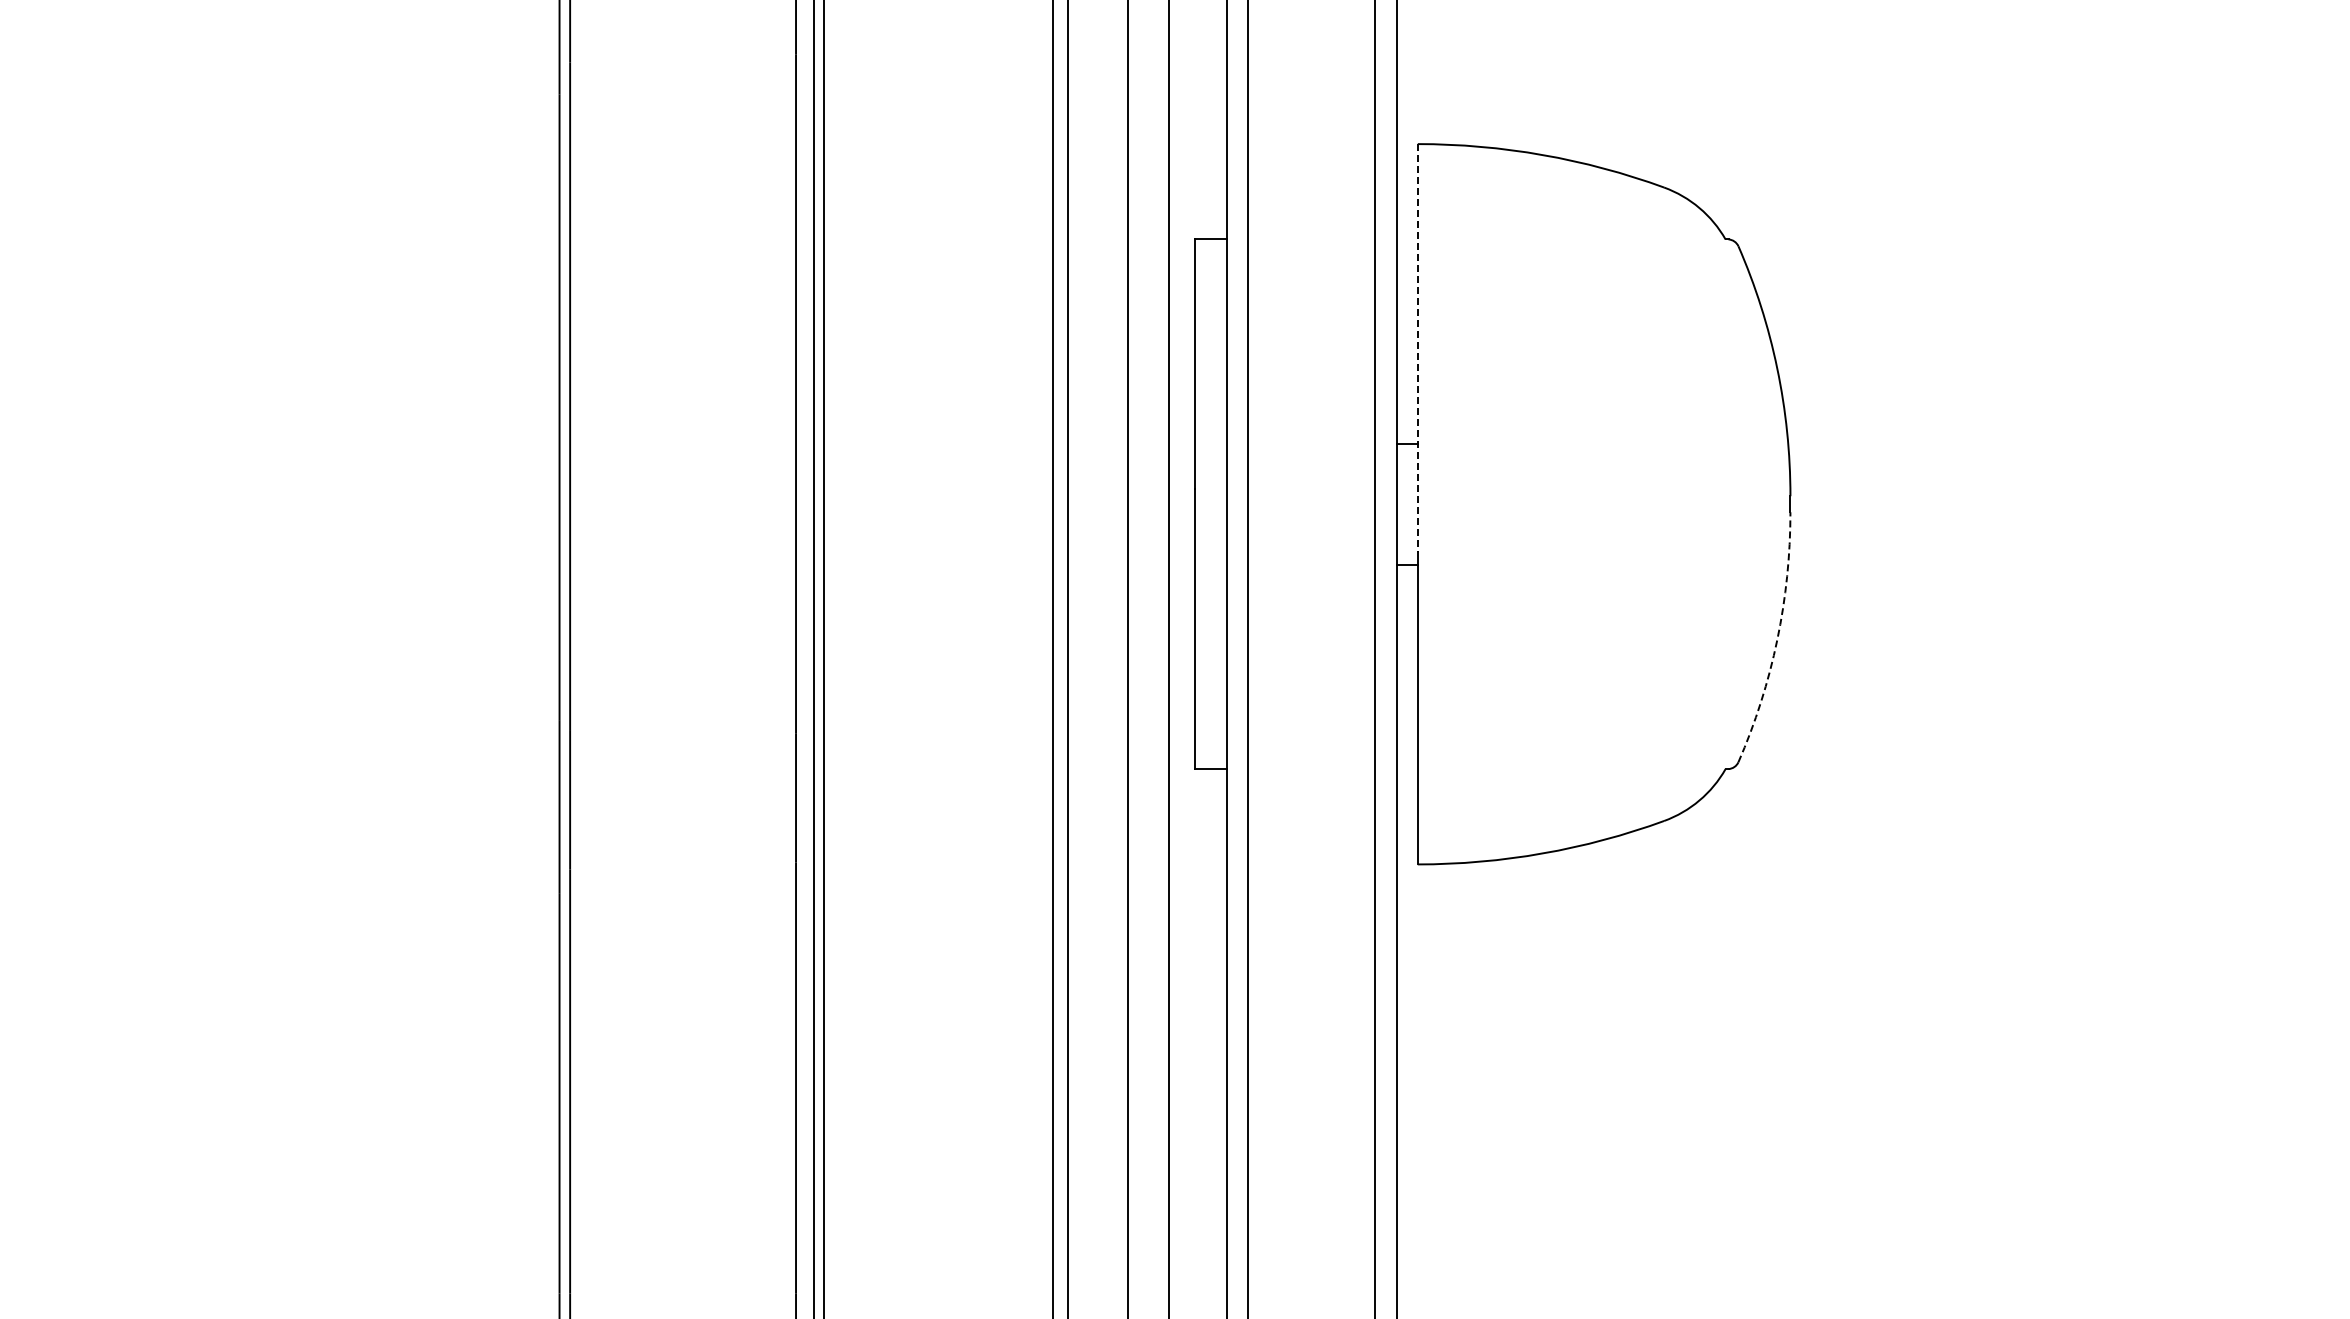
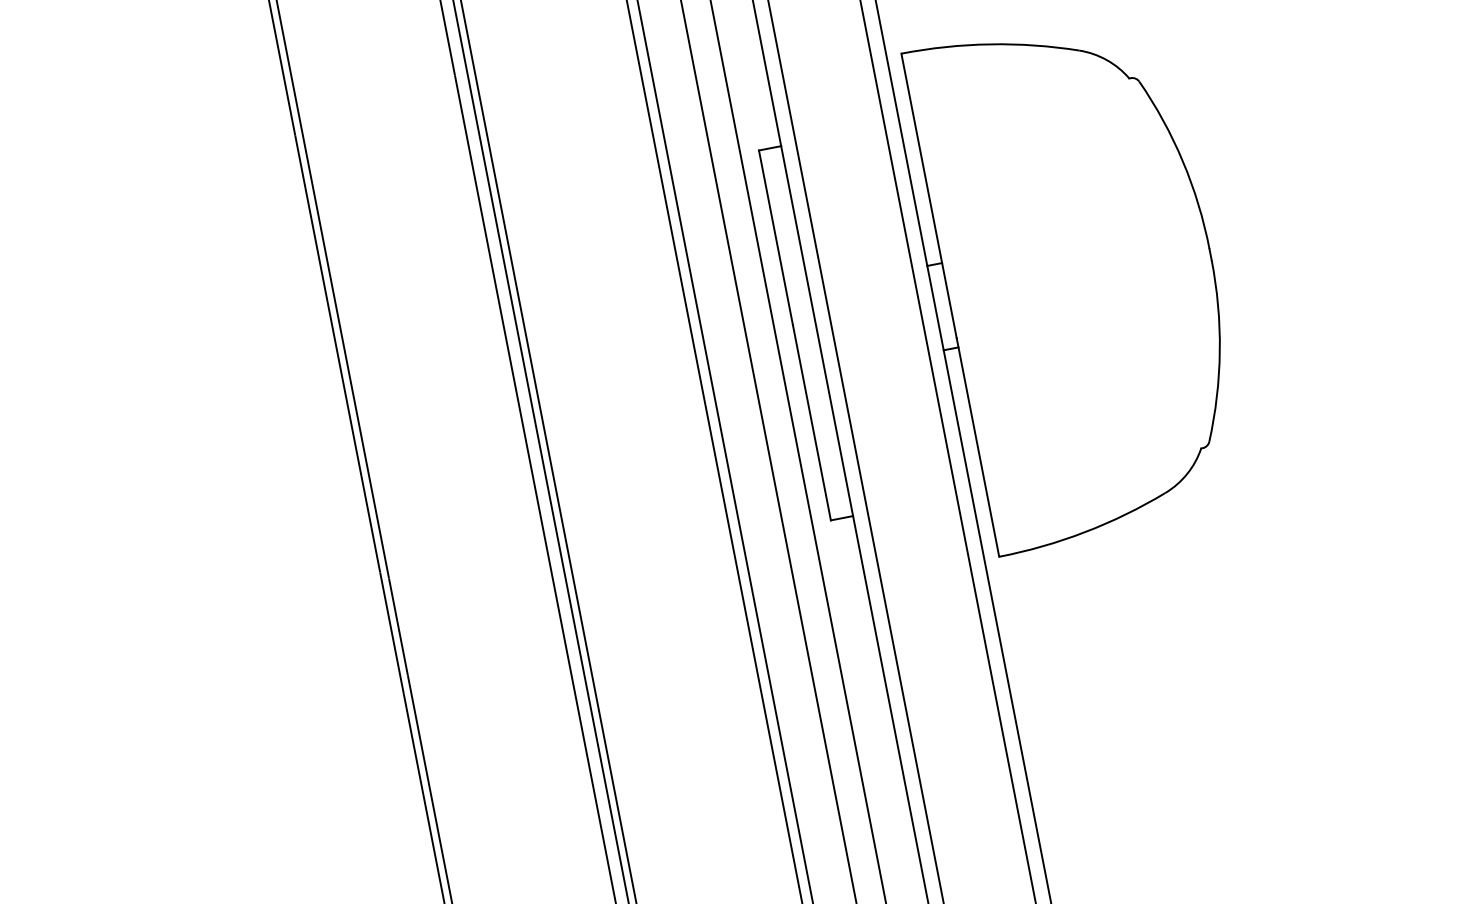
line: (1417, 347) -> (928, 195), dashed -> solid
arc: (1777, 639) -> (1219, 350), dashed -> solid

